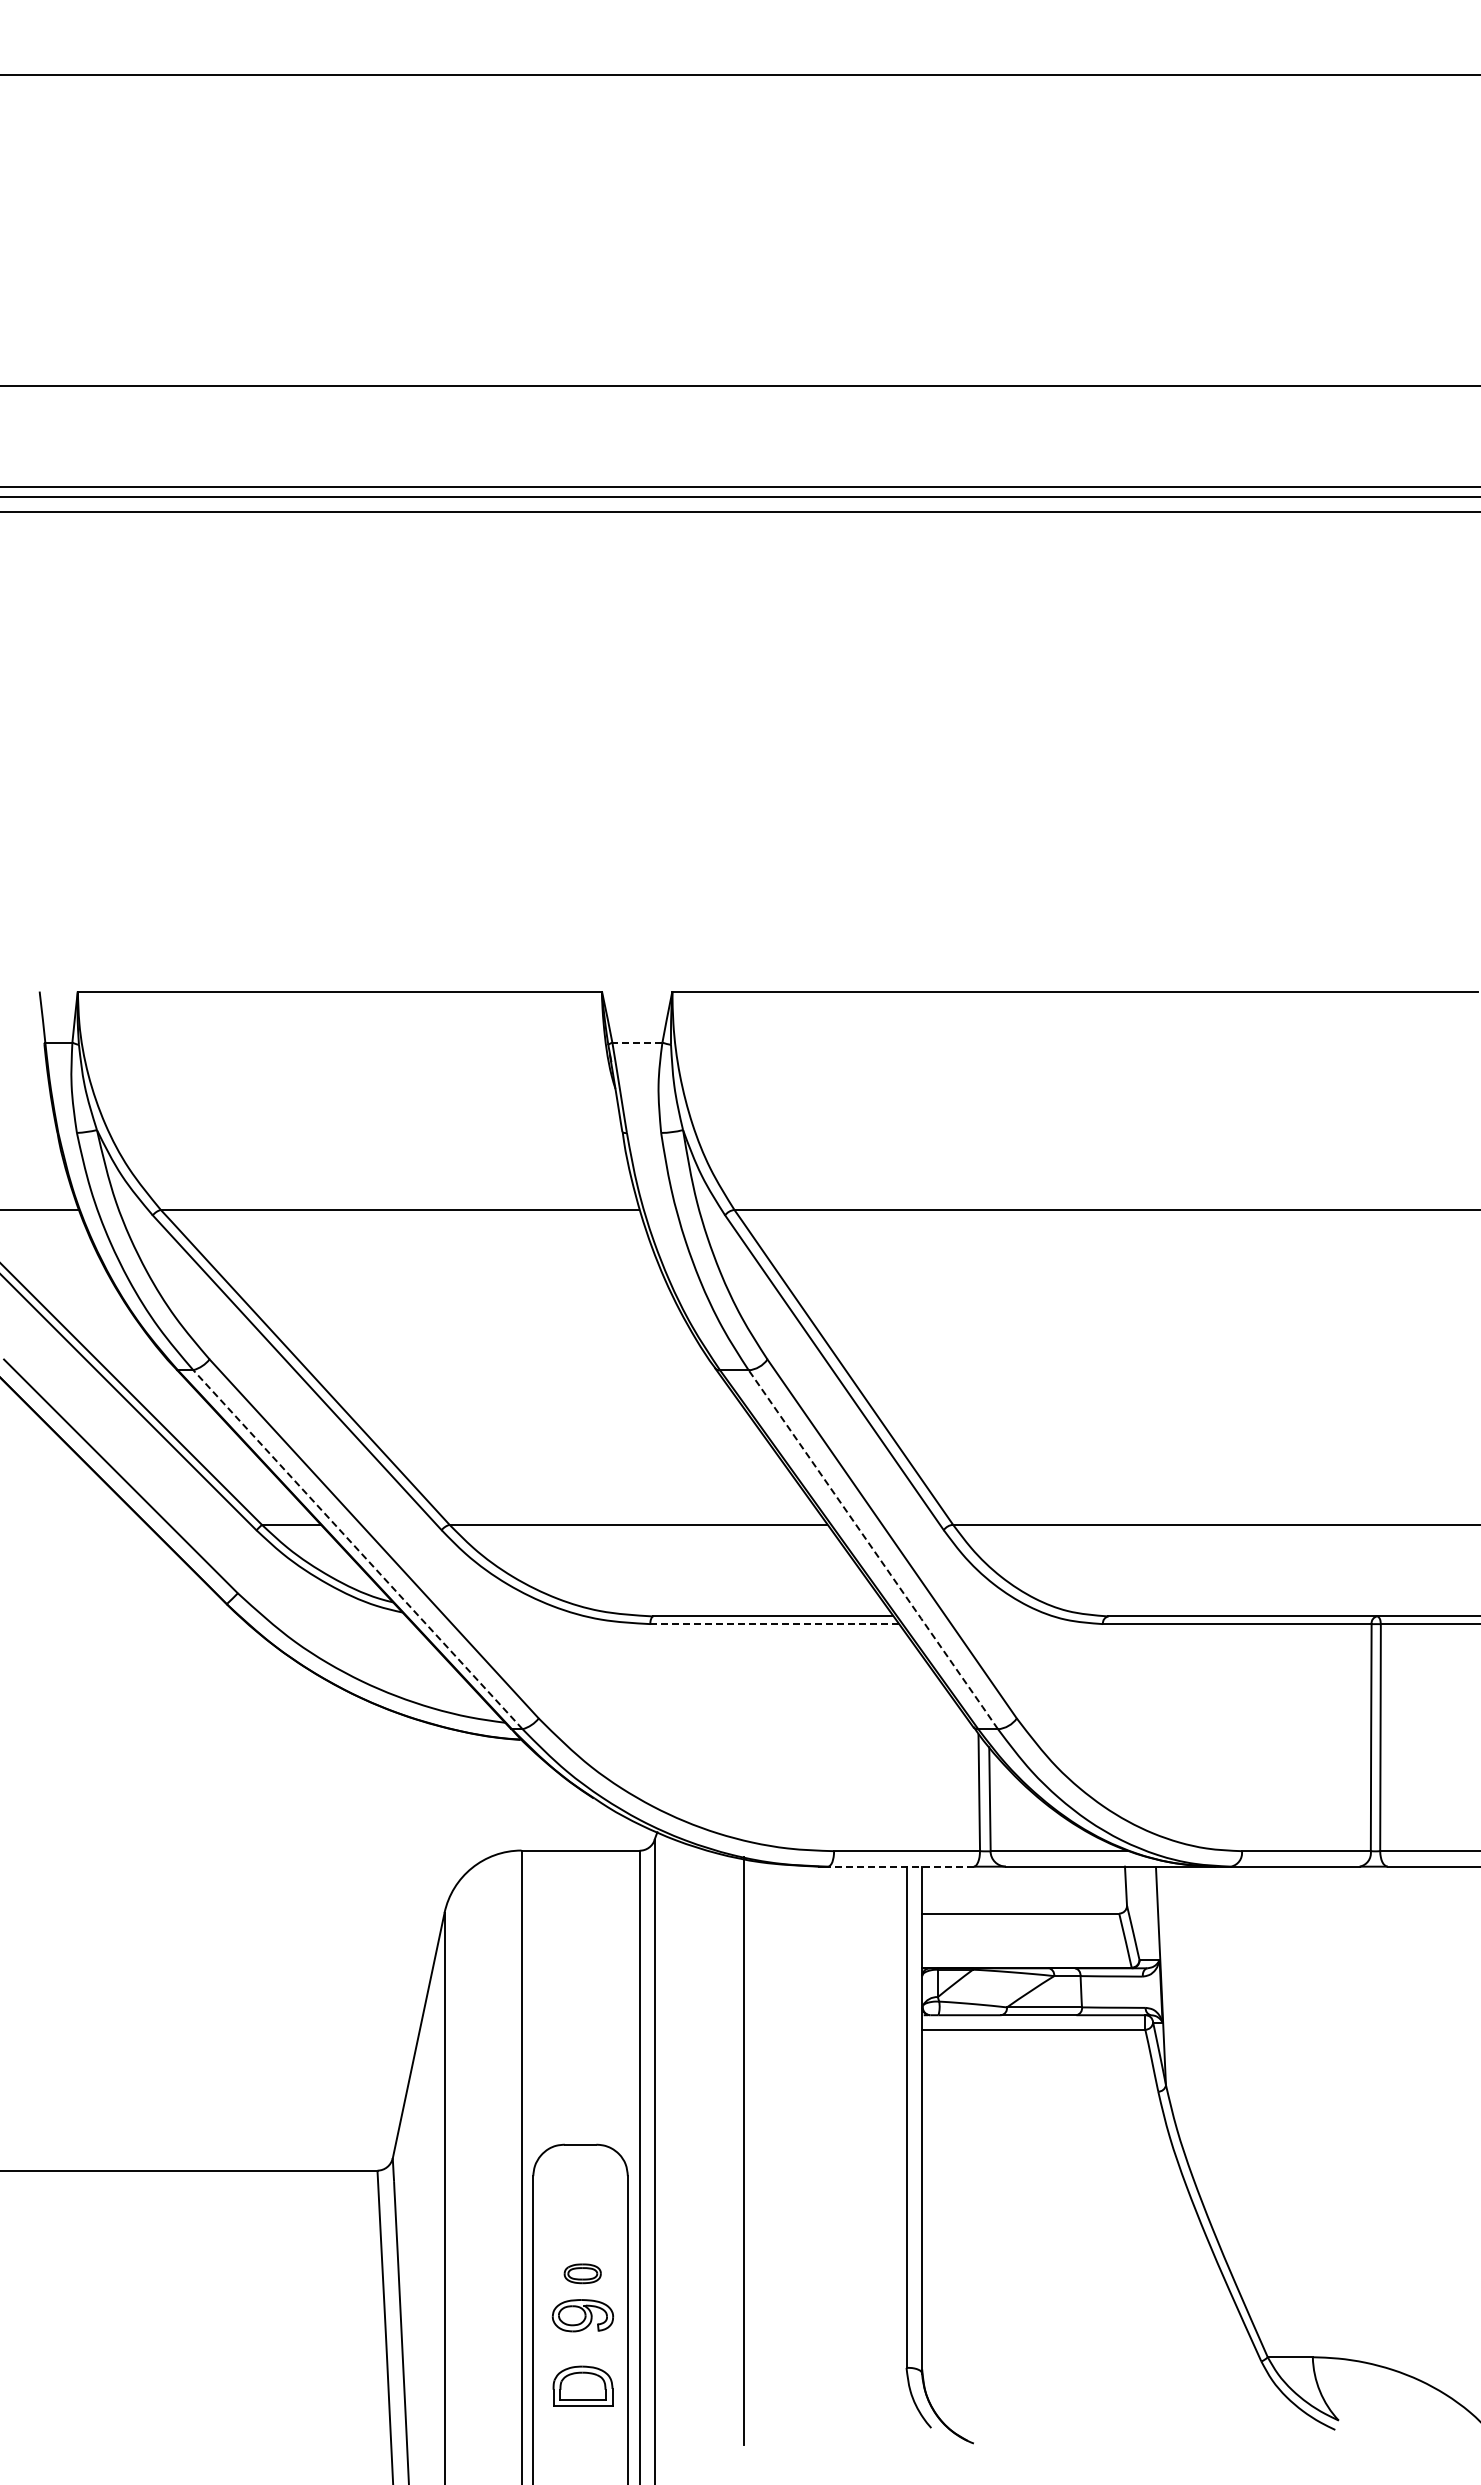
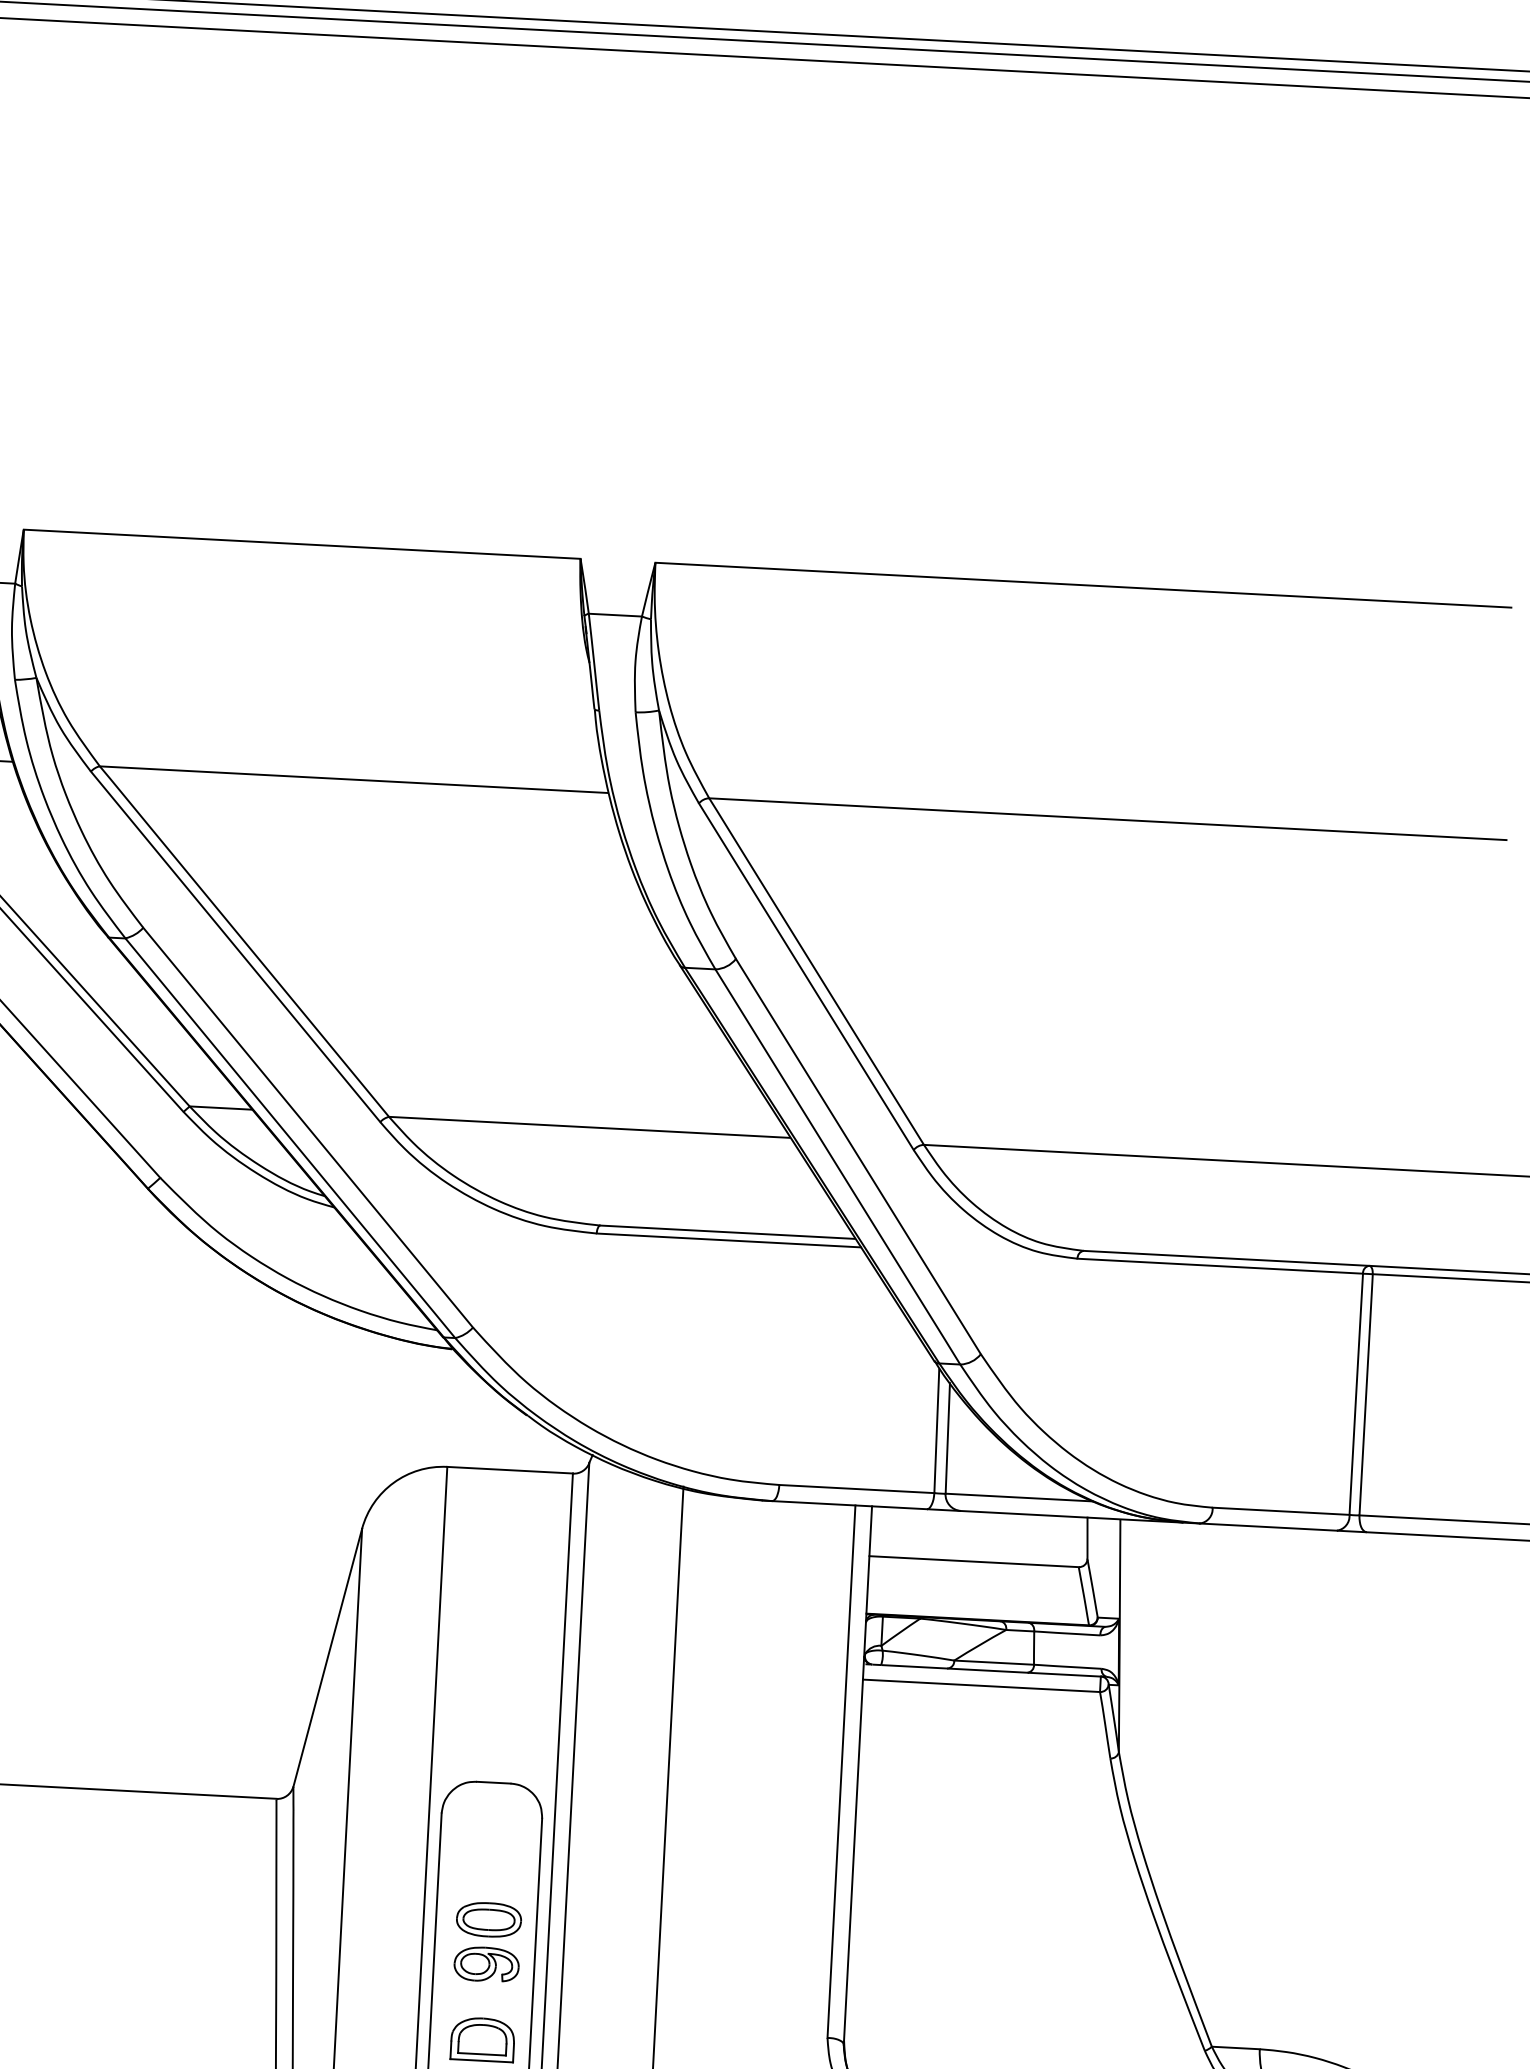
line: (636, 1042) -> (614, 614), dashed -> solid
line: (358, 1550) -> (290, 1139), dashed -> solid
line: (873, 1550) -> (837, 1167), dashed -> solid
line: (774, 1624) -> (728, 1240), dashed -> solid
line: (901, 1866) -> (850, 1505), dashed -> solid
part: (582, 2273) -> (488, 1919), size x1.67

